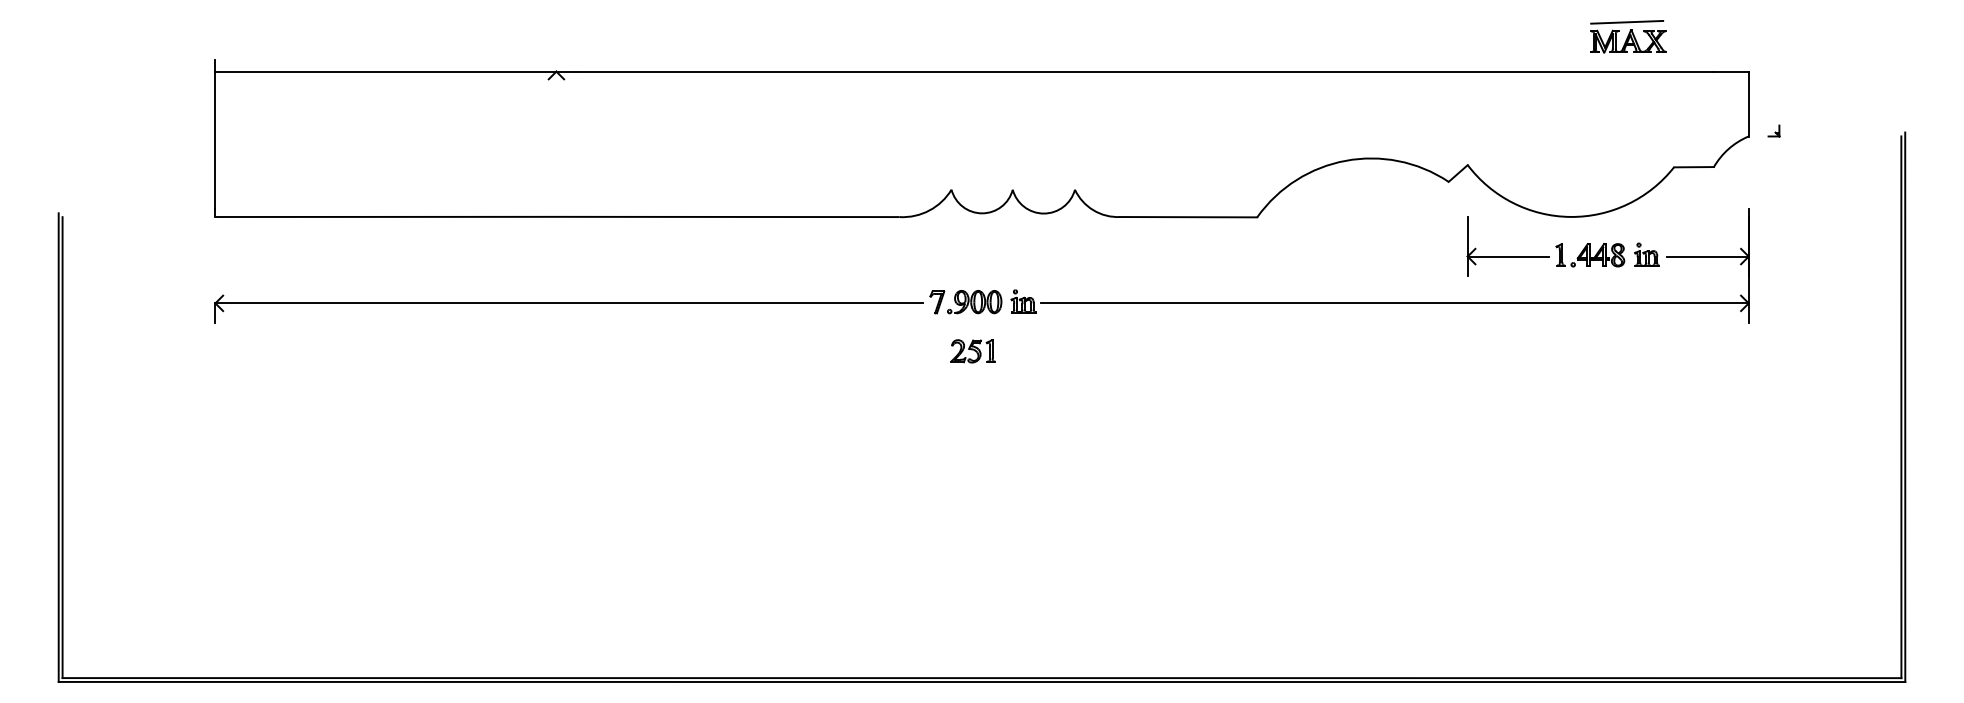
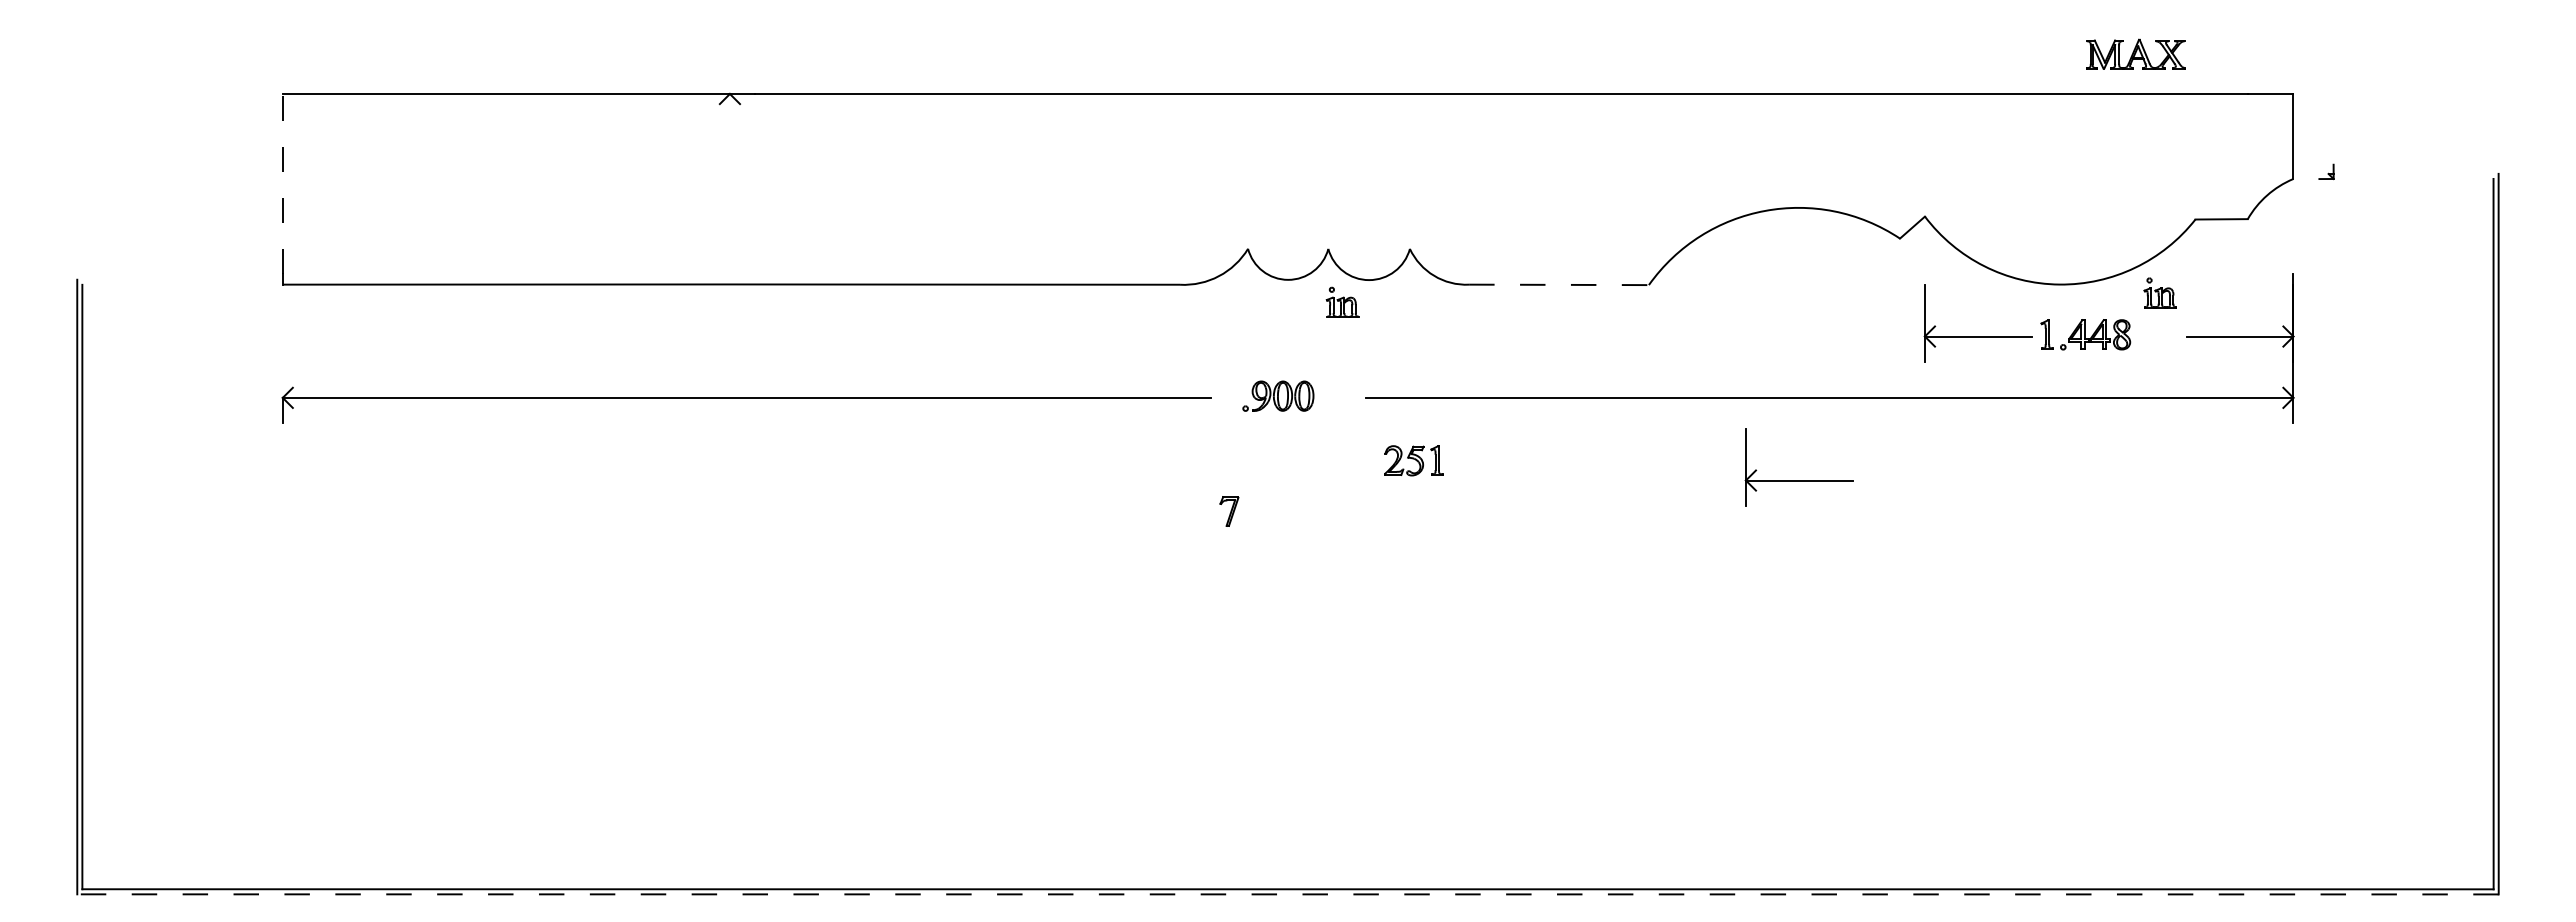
line: (1626, 22) -> (2133, 29), removed
line: (215, 134) -> (282, 176), solid -> dashed
line: (1189, 216) -> (1559, 284), solid -> dashed
part: (1646, 254) -> (2159, 292), moved
part: (1023, 300) -> (1342, 301), moved
part: (937, 302) -> (1229, 511), moved
part: (973, 351) -> (1413, 460), moved
part: (1371, 366) -> (1798, 480), added
line: (982, 682) -> (1288, 894), solid -> dashed

